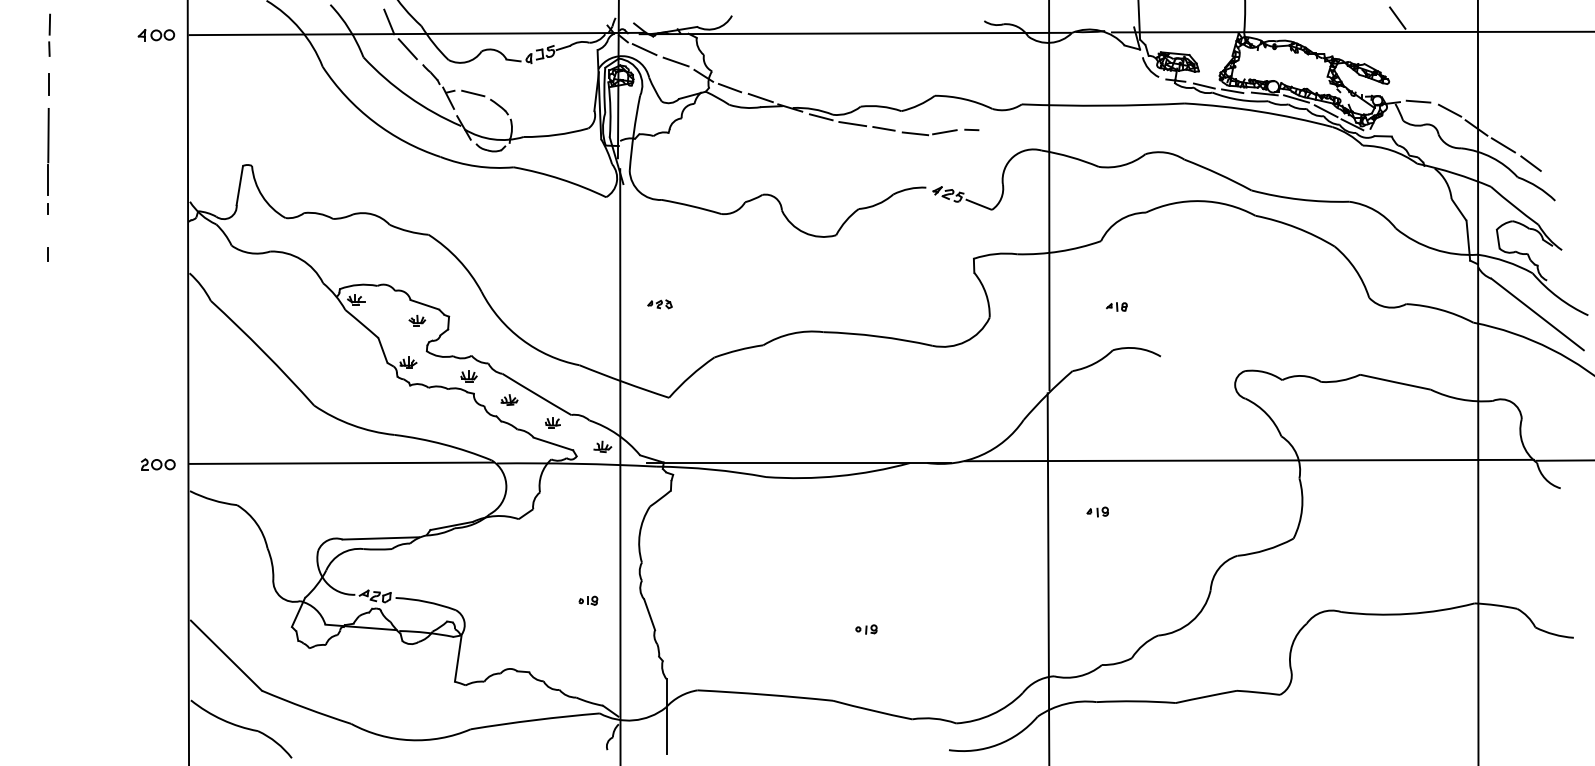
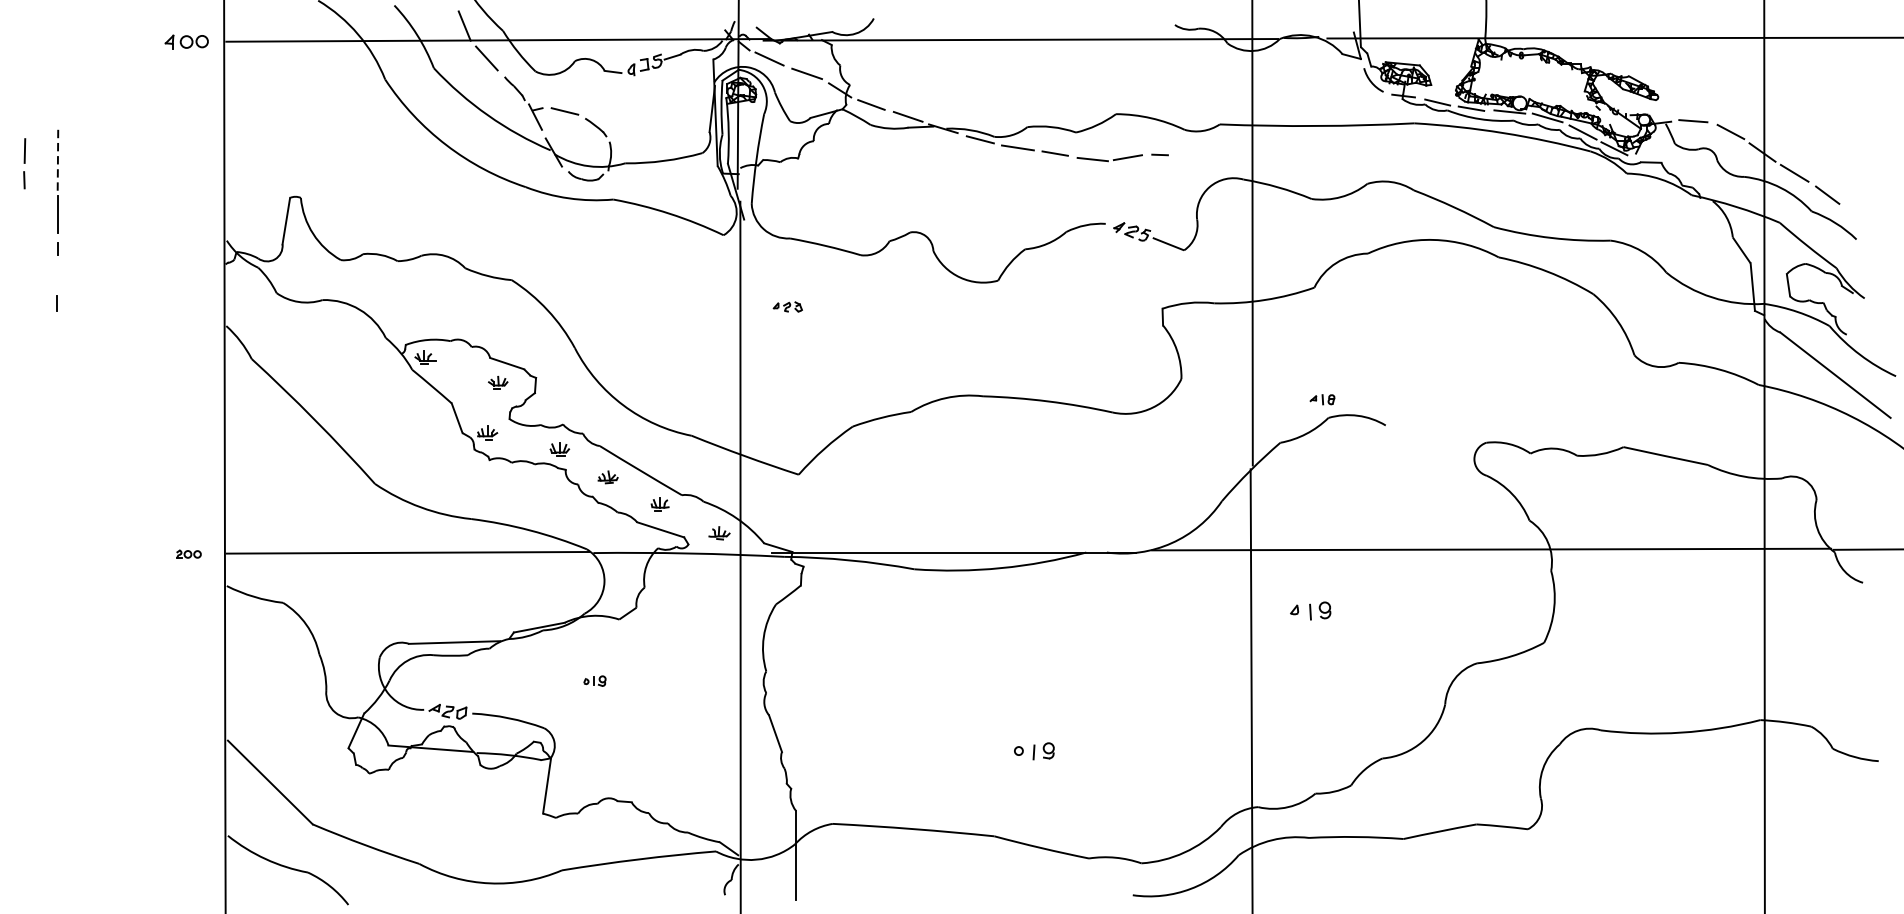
line: (1397, 17) -> (1668, 20), removed
line: (49, 34) -> (24, 162), moved
line: (48, 84) -> (57, 100), removed
line: (48, 135) -> (57, 161), solid -> dashed
part: (659, 304) -> (787, 307), moved
part: (1116, 306) -> (1322, 399), moved
part: (158, 464) -> (189, 554), size x0.6
part: (1097, 511) -> (1310, 610), size x1.6
part: (588, 600) -> (595, 680), moved
part: (866, 629) -> (1034, 751), size x1.6

